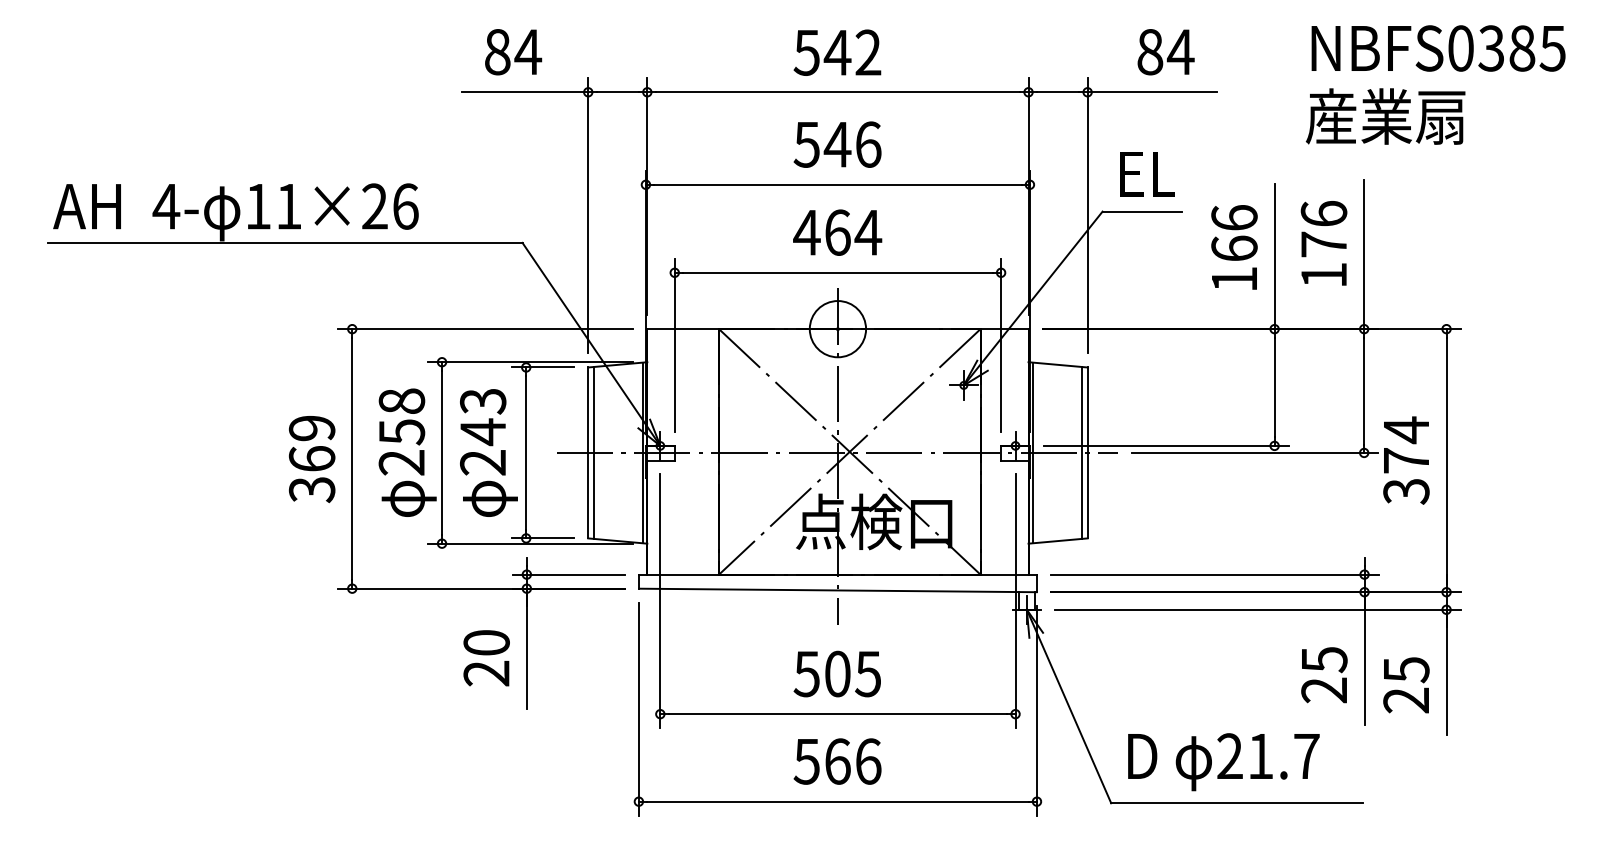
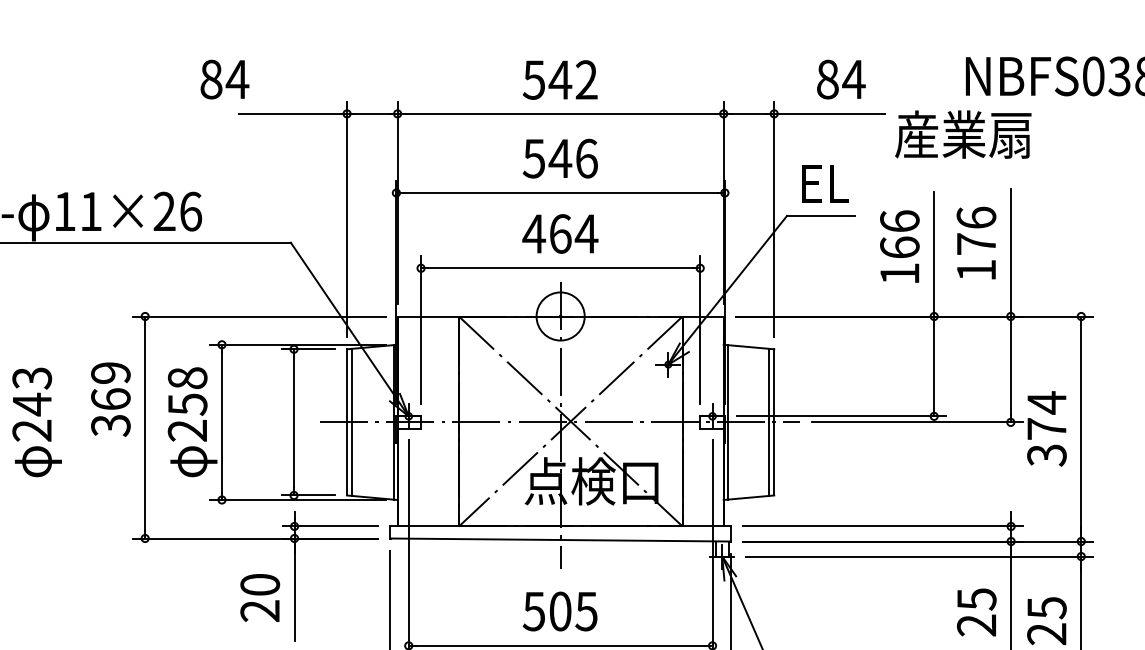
text: (513, 52) -> (224, 79), moved
text: (1385, 116) -> (963, 134), moved
text: (488, 452) -> (36, 422), moved
text: (312, 459) -> (111, 399), moved

